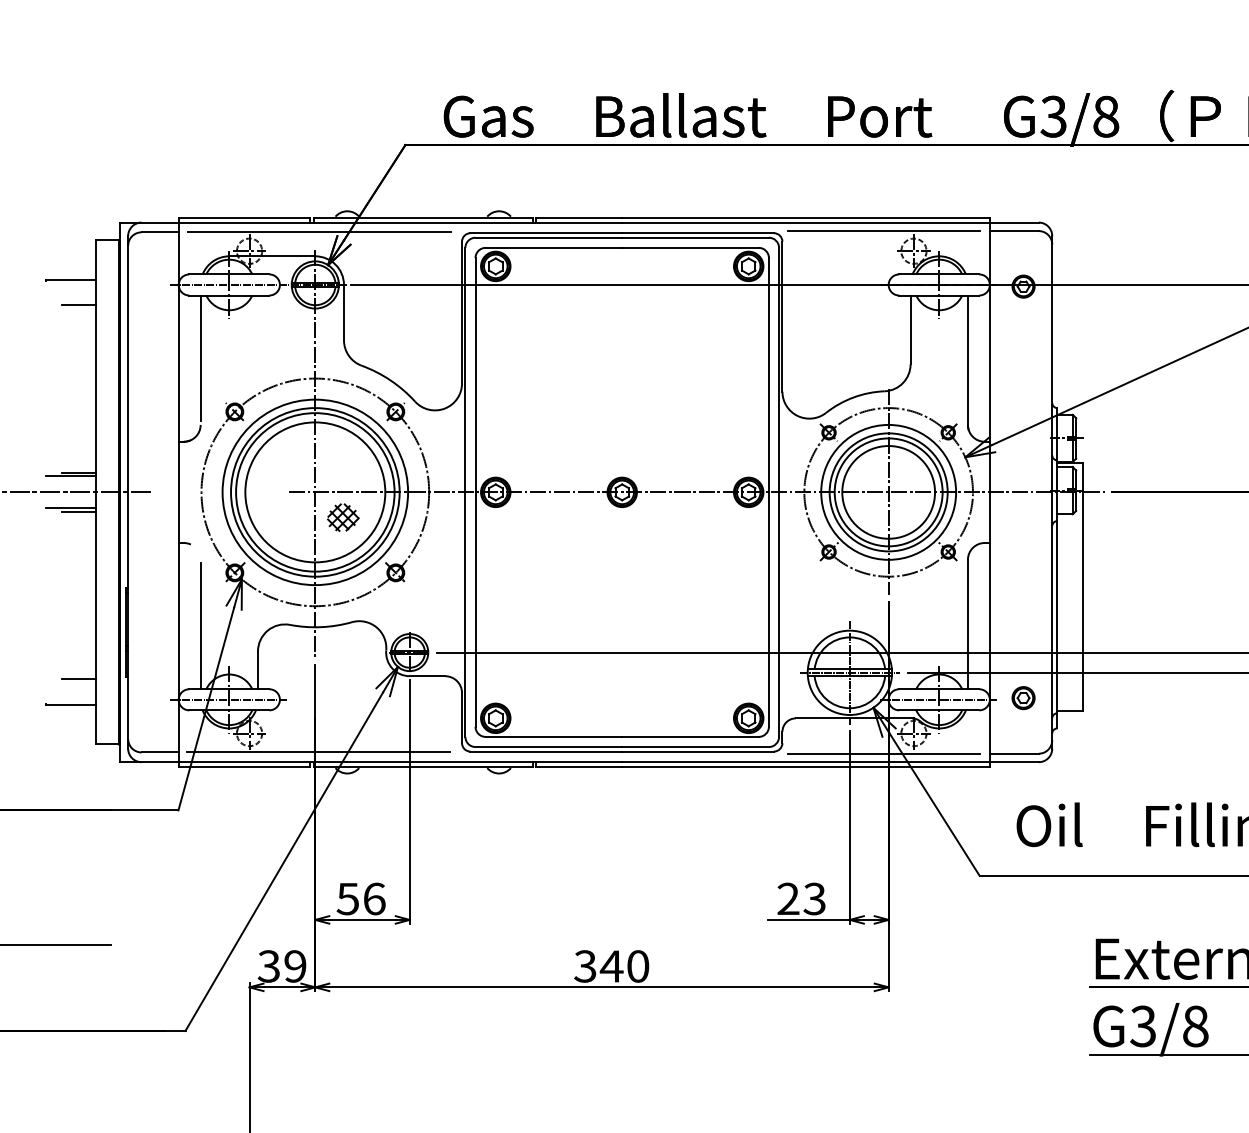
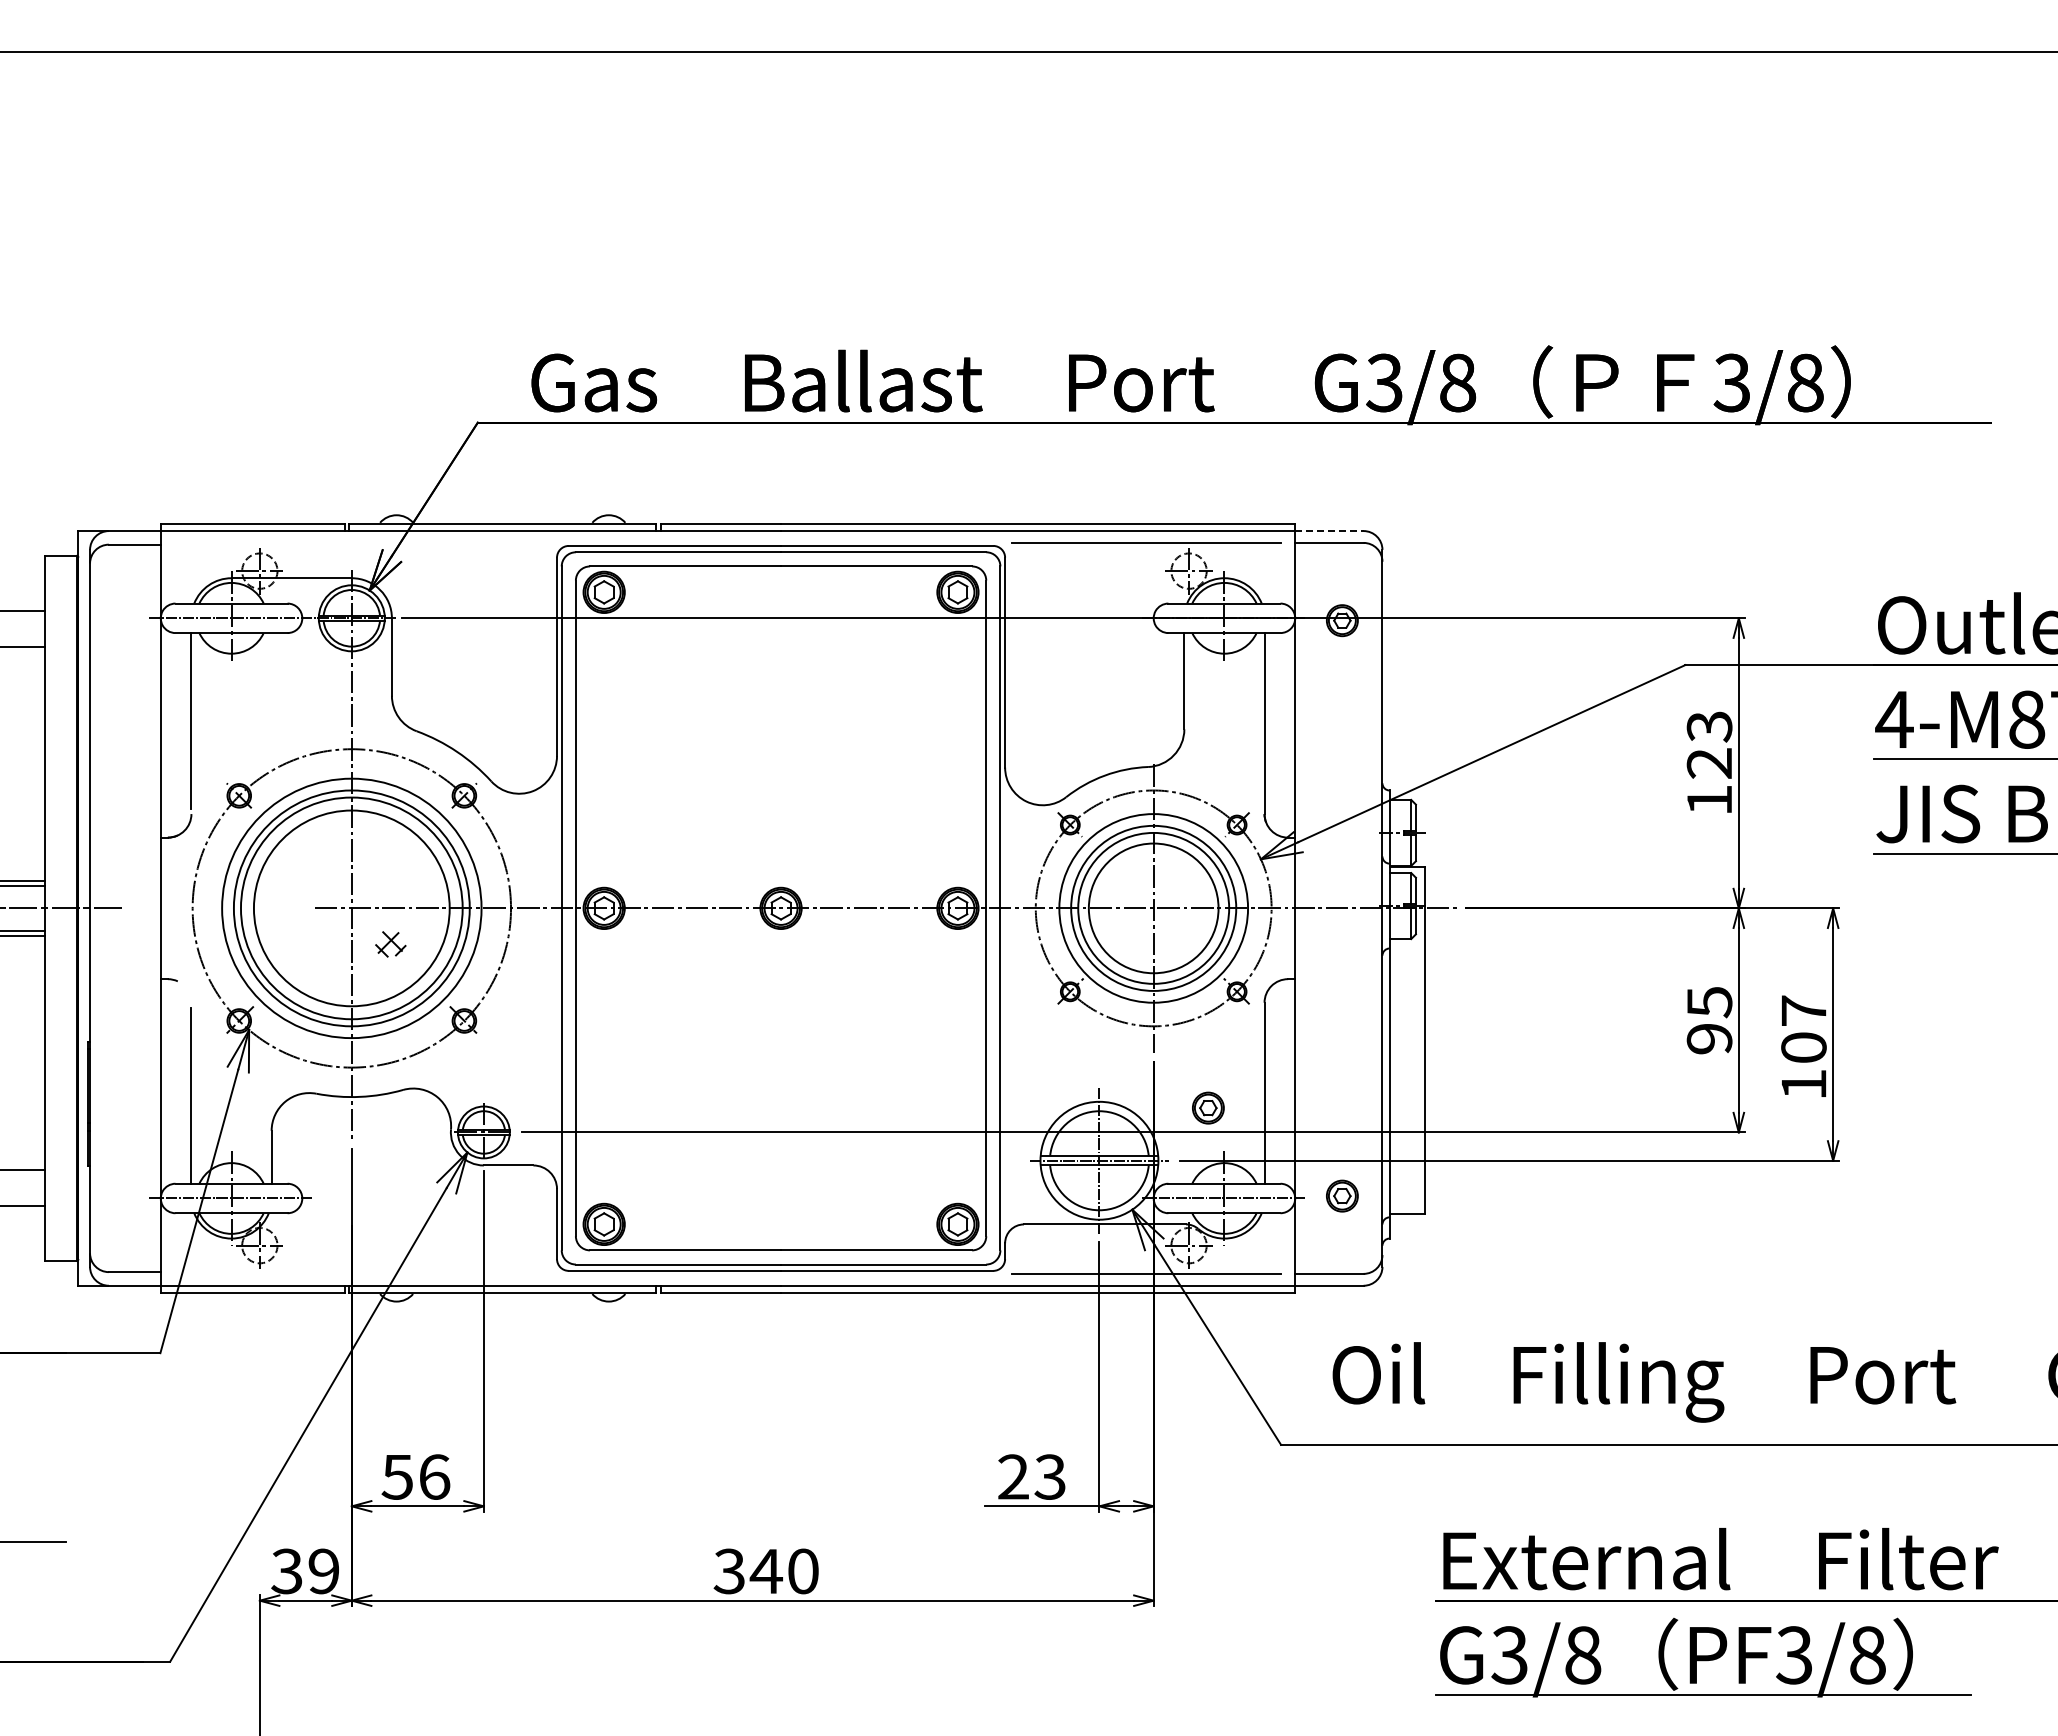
line: (1014, 222) -> (1329, 531), solid -> dashed
line: (319, 232) -> (357, 544), removed
part: (342, 517) -> (390, 943), size x0.7
part: (927, 634) -> (1208, 1107), added
line: (317, 752) -> (355, 1272), removed

